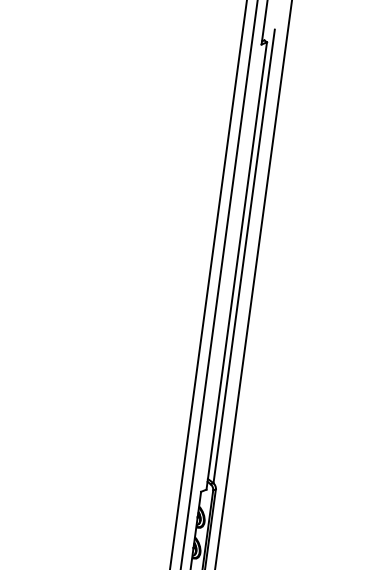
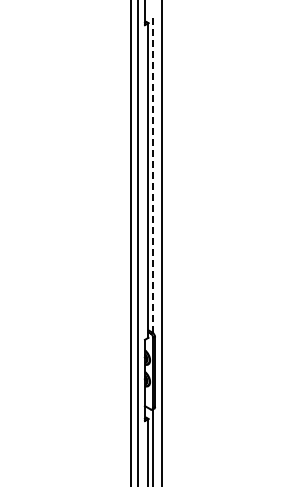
line: (243, 256) -> (152, 173), solid -> dashed

